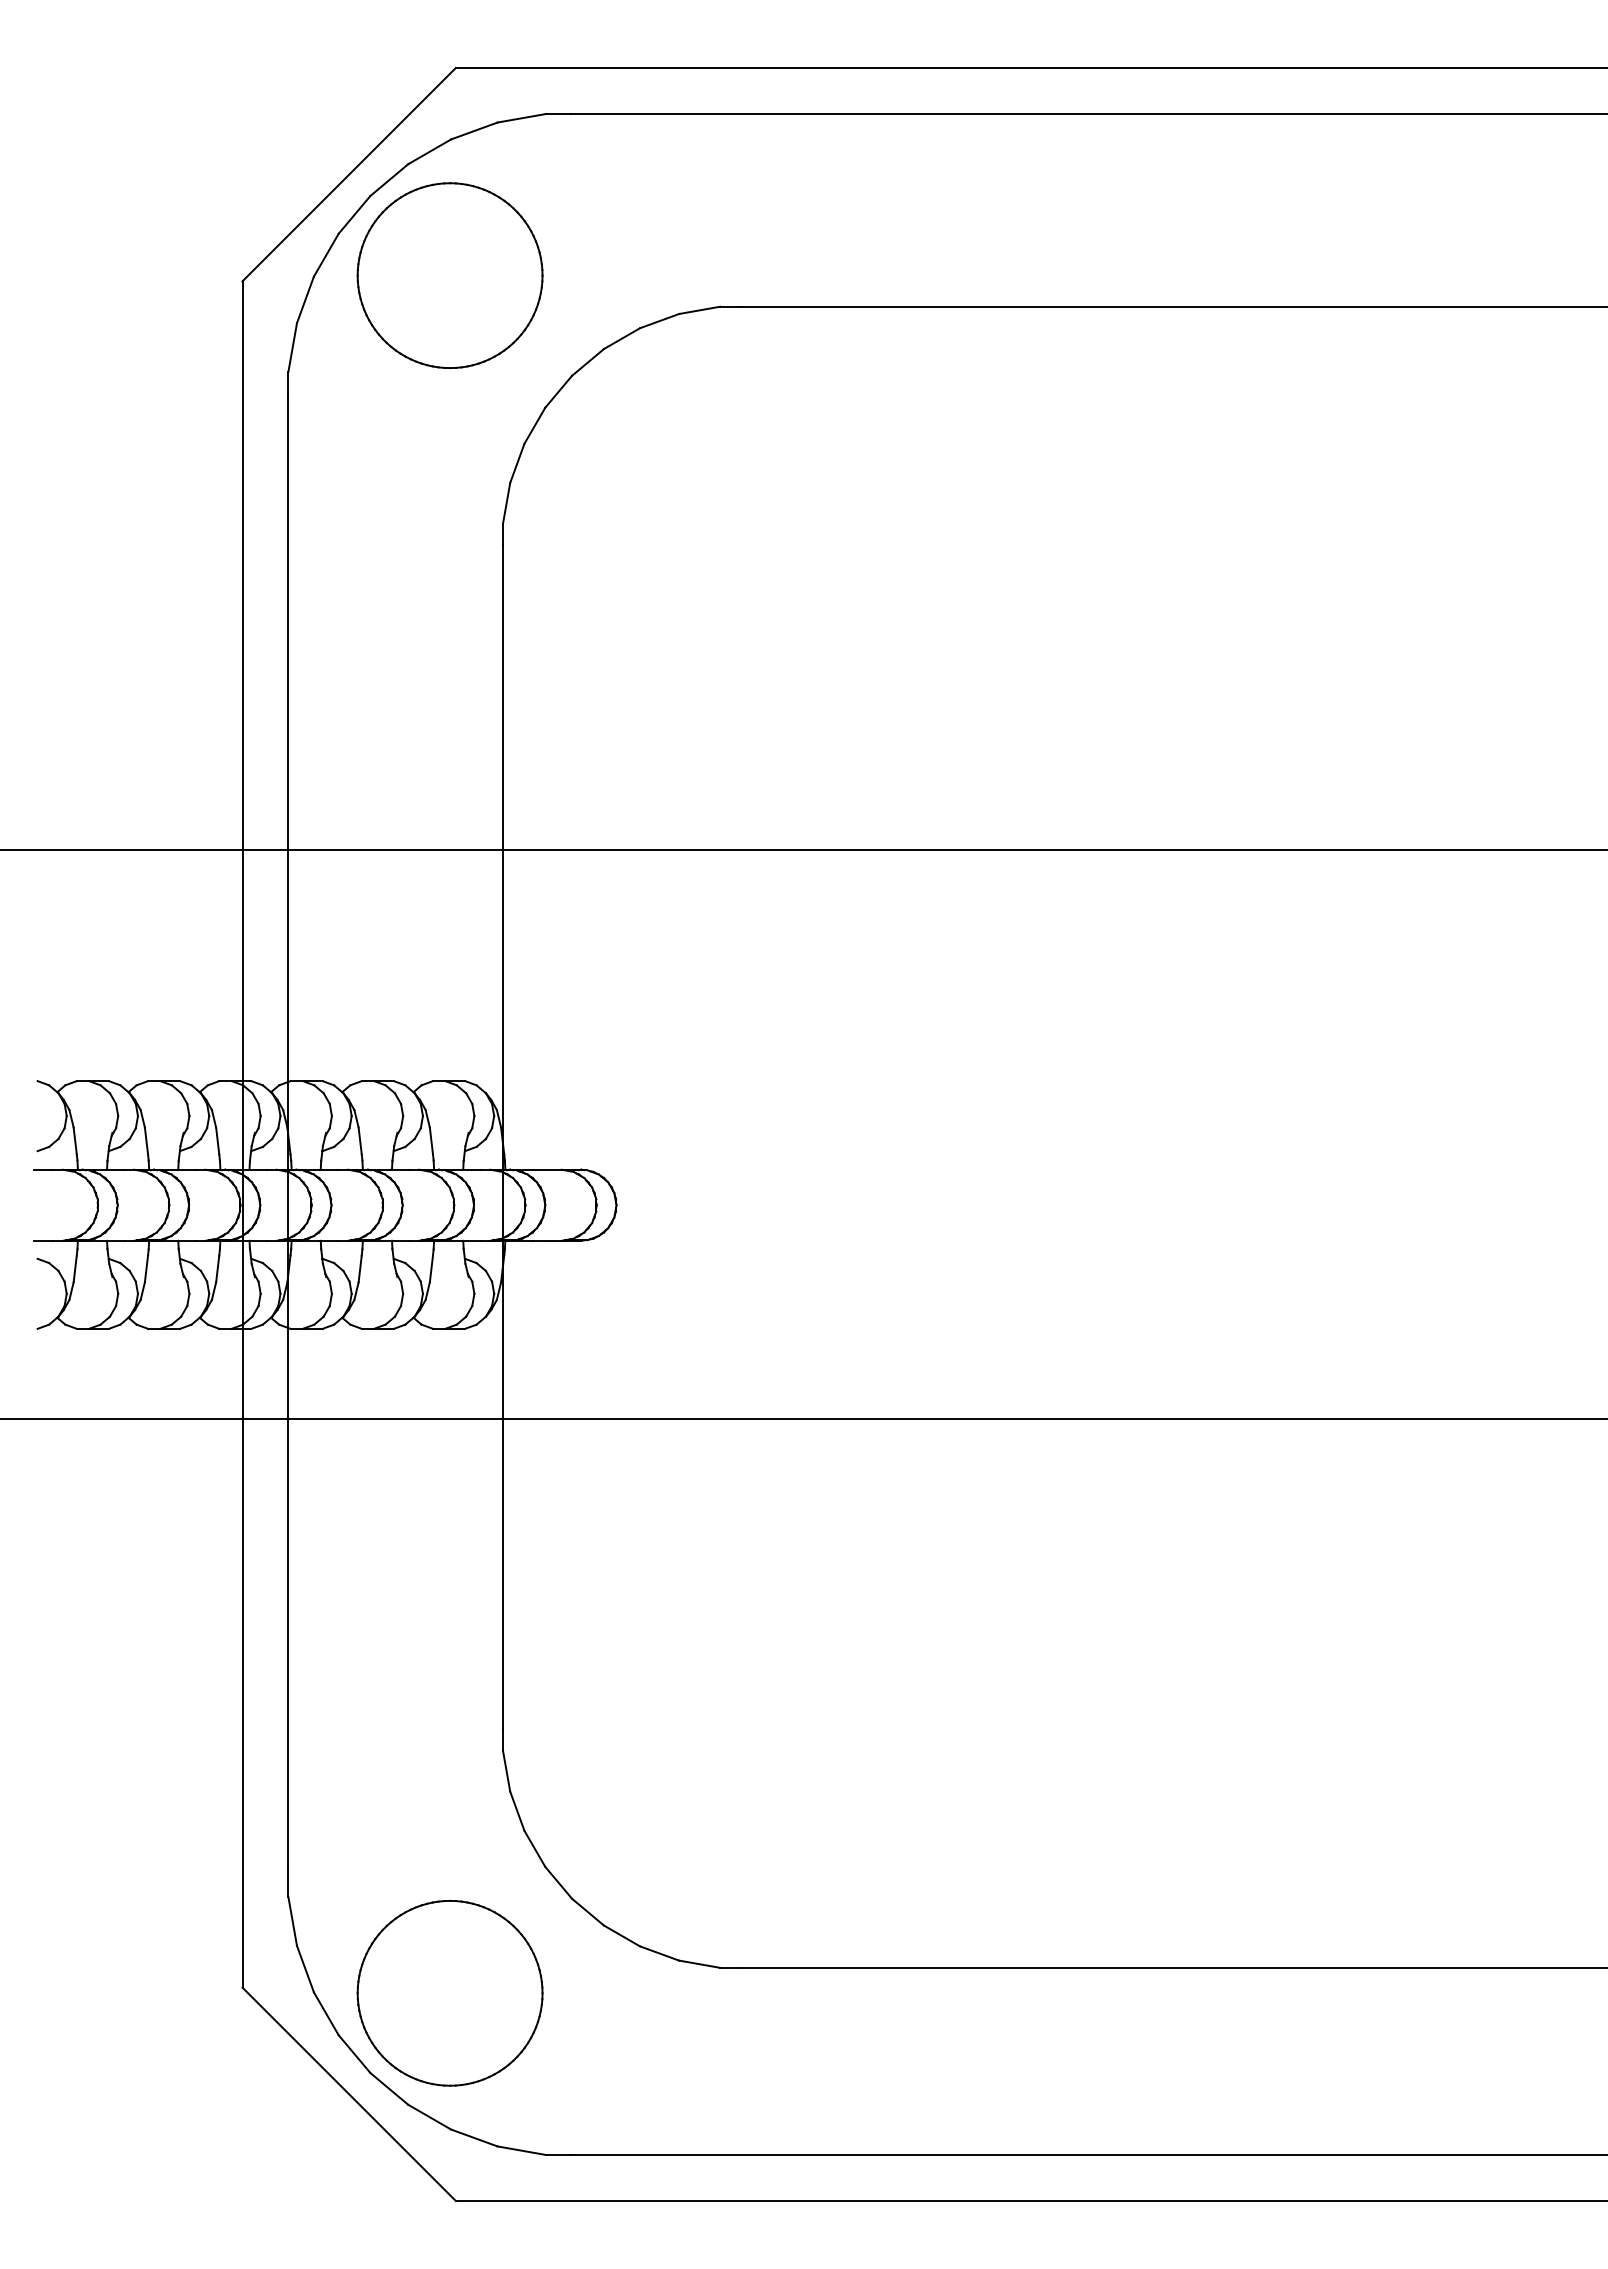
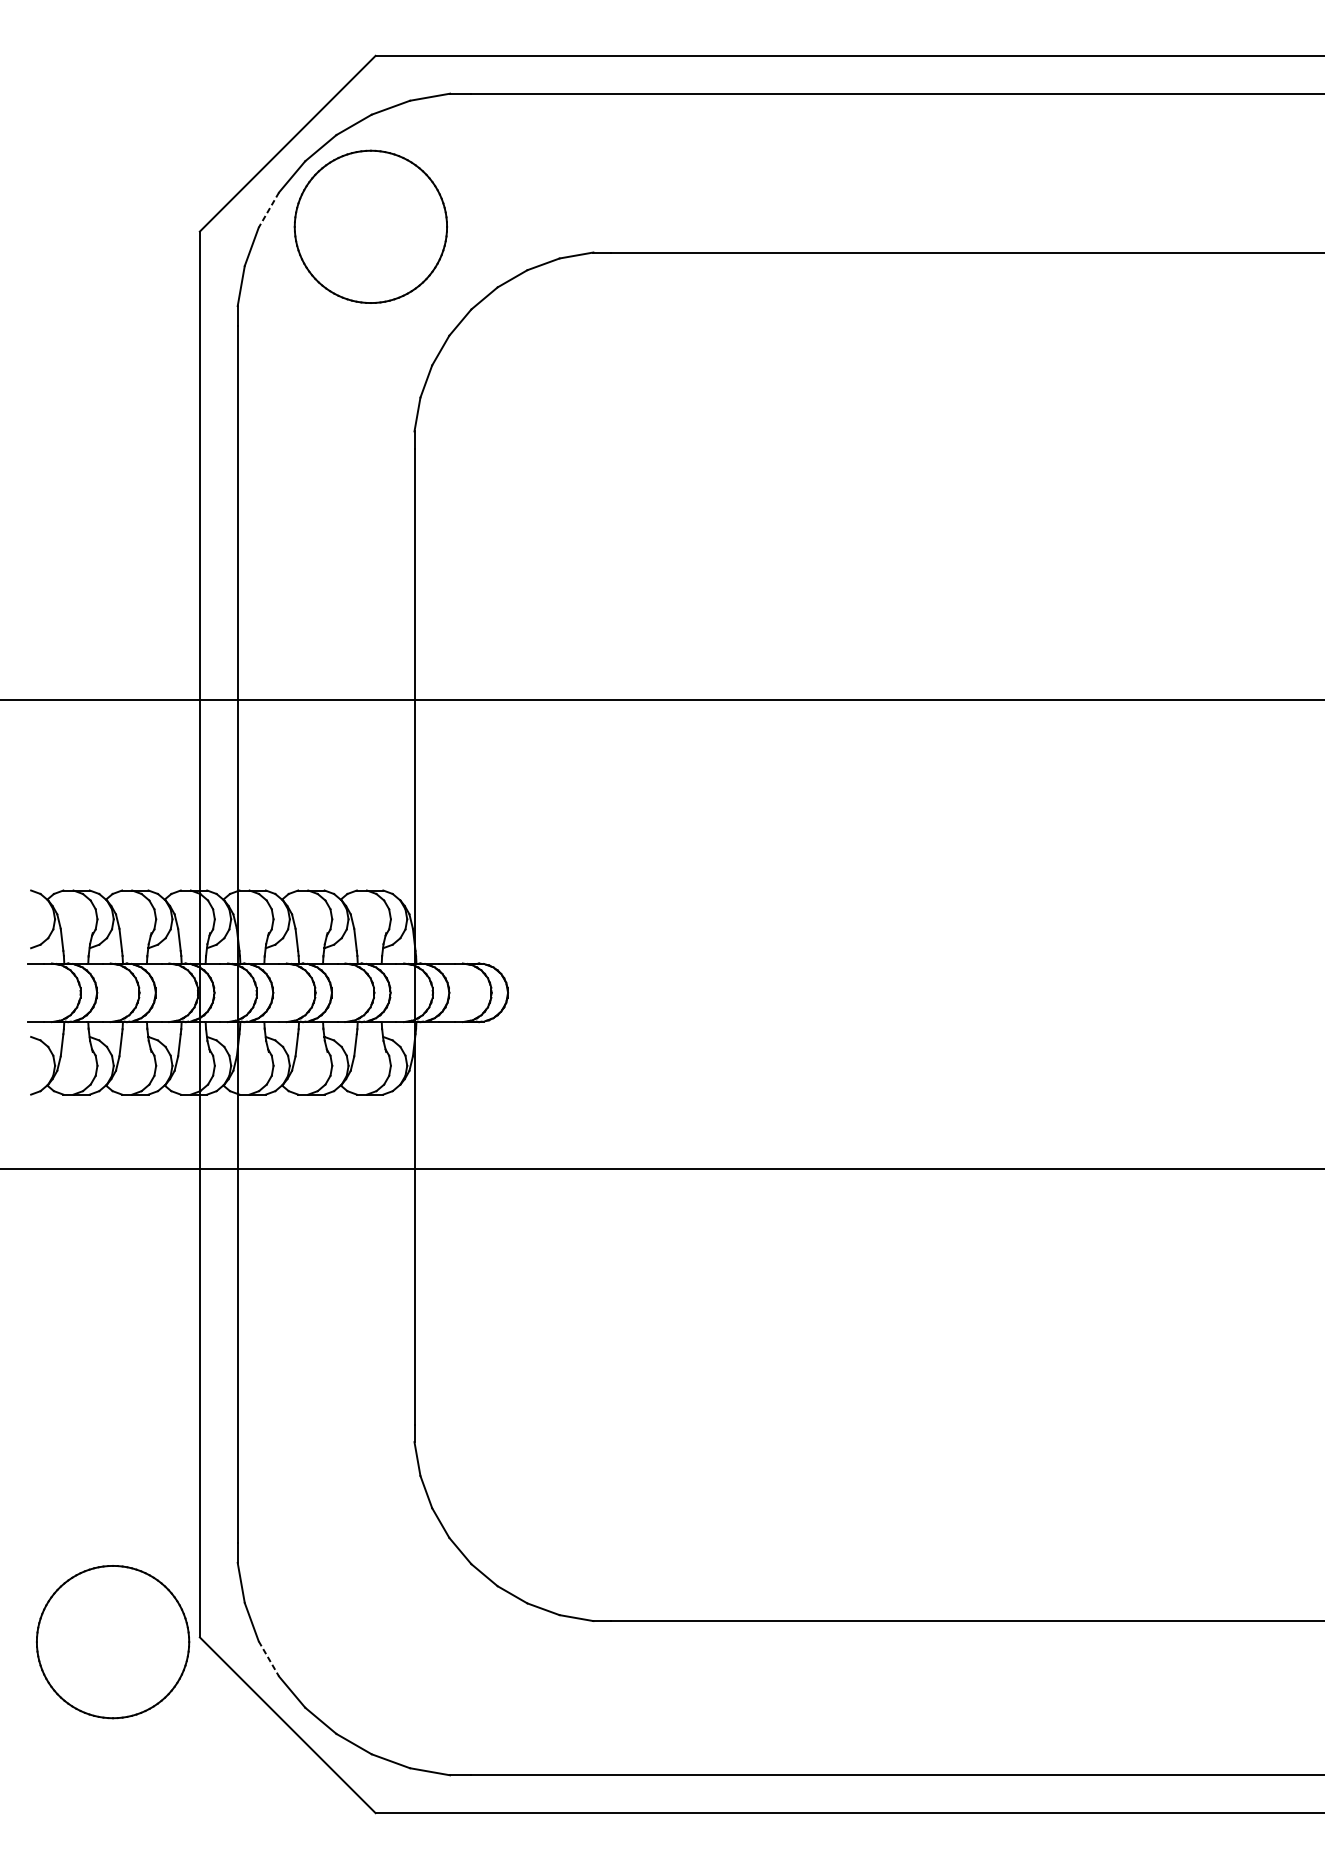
line: (326, 255) -> (269, 210), solid -> dashed
part: (449, 1992) -> (112, 1641), moved
line: (326, 2013) -> (269, 1658), solid -> dashed

